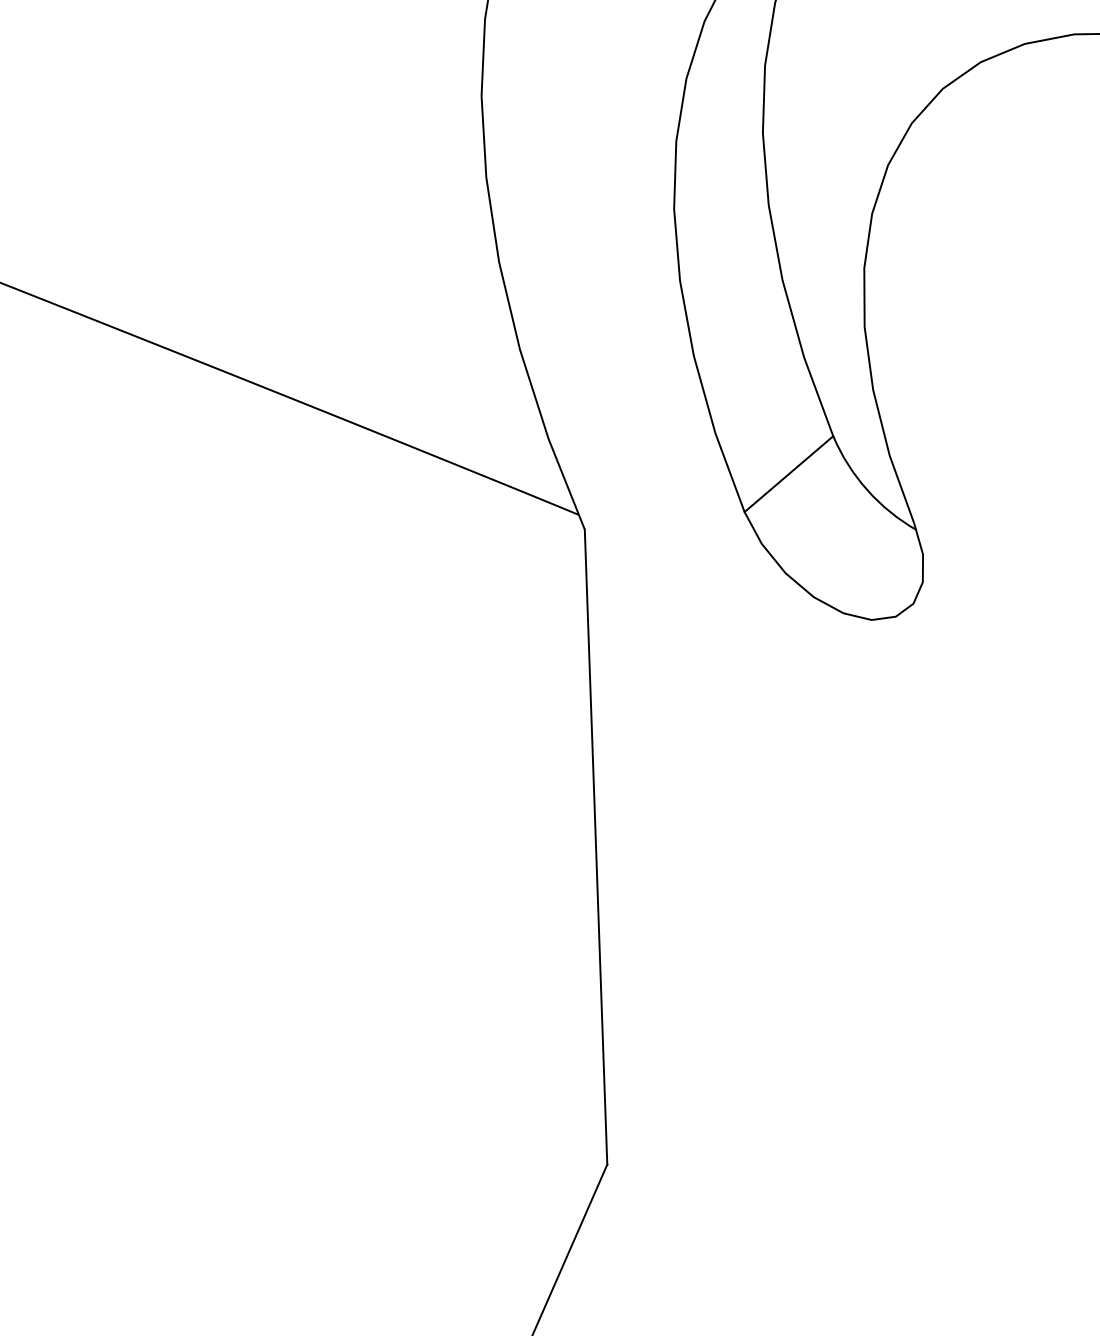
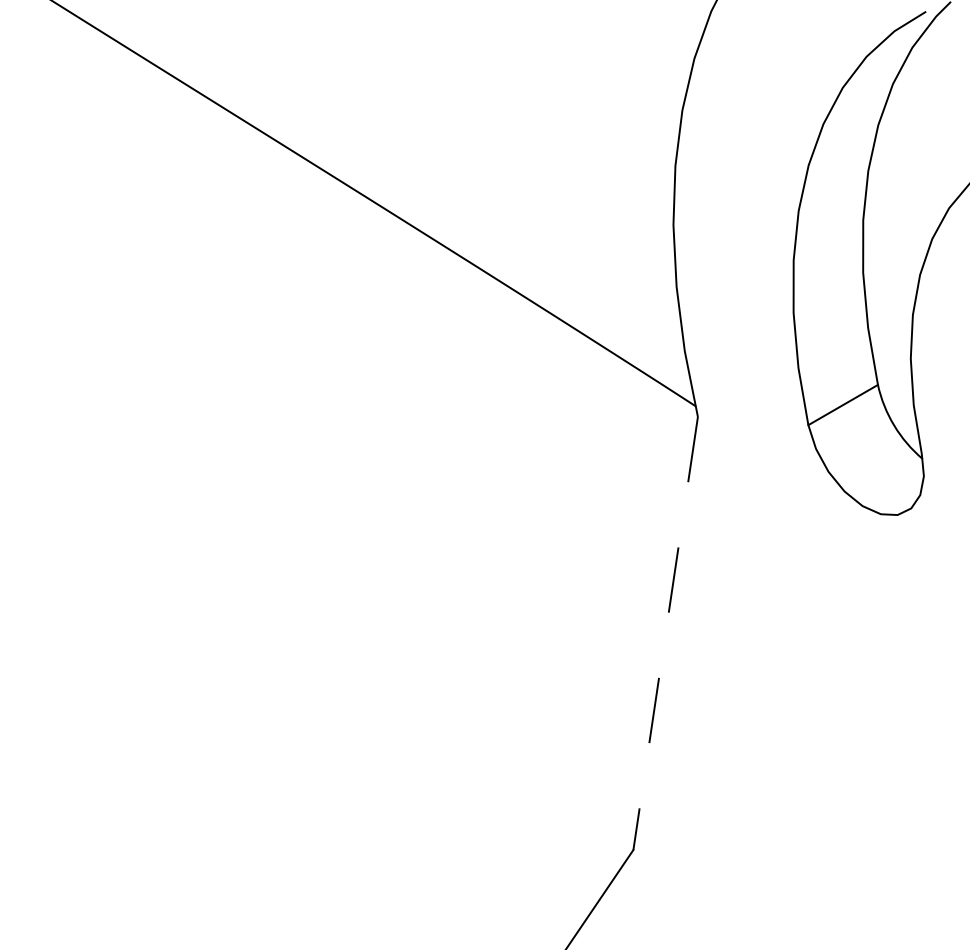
line: (595, 847) -> (665, 633), solid -> dashed

